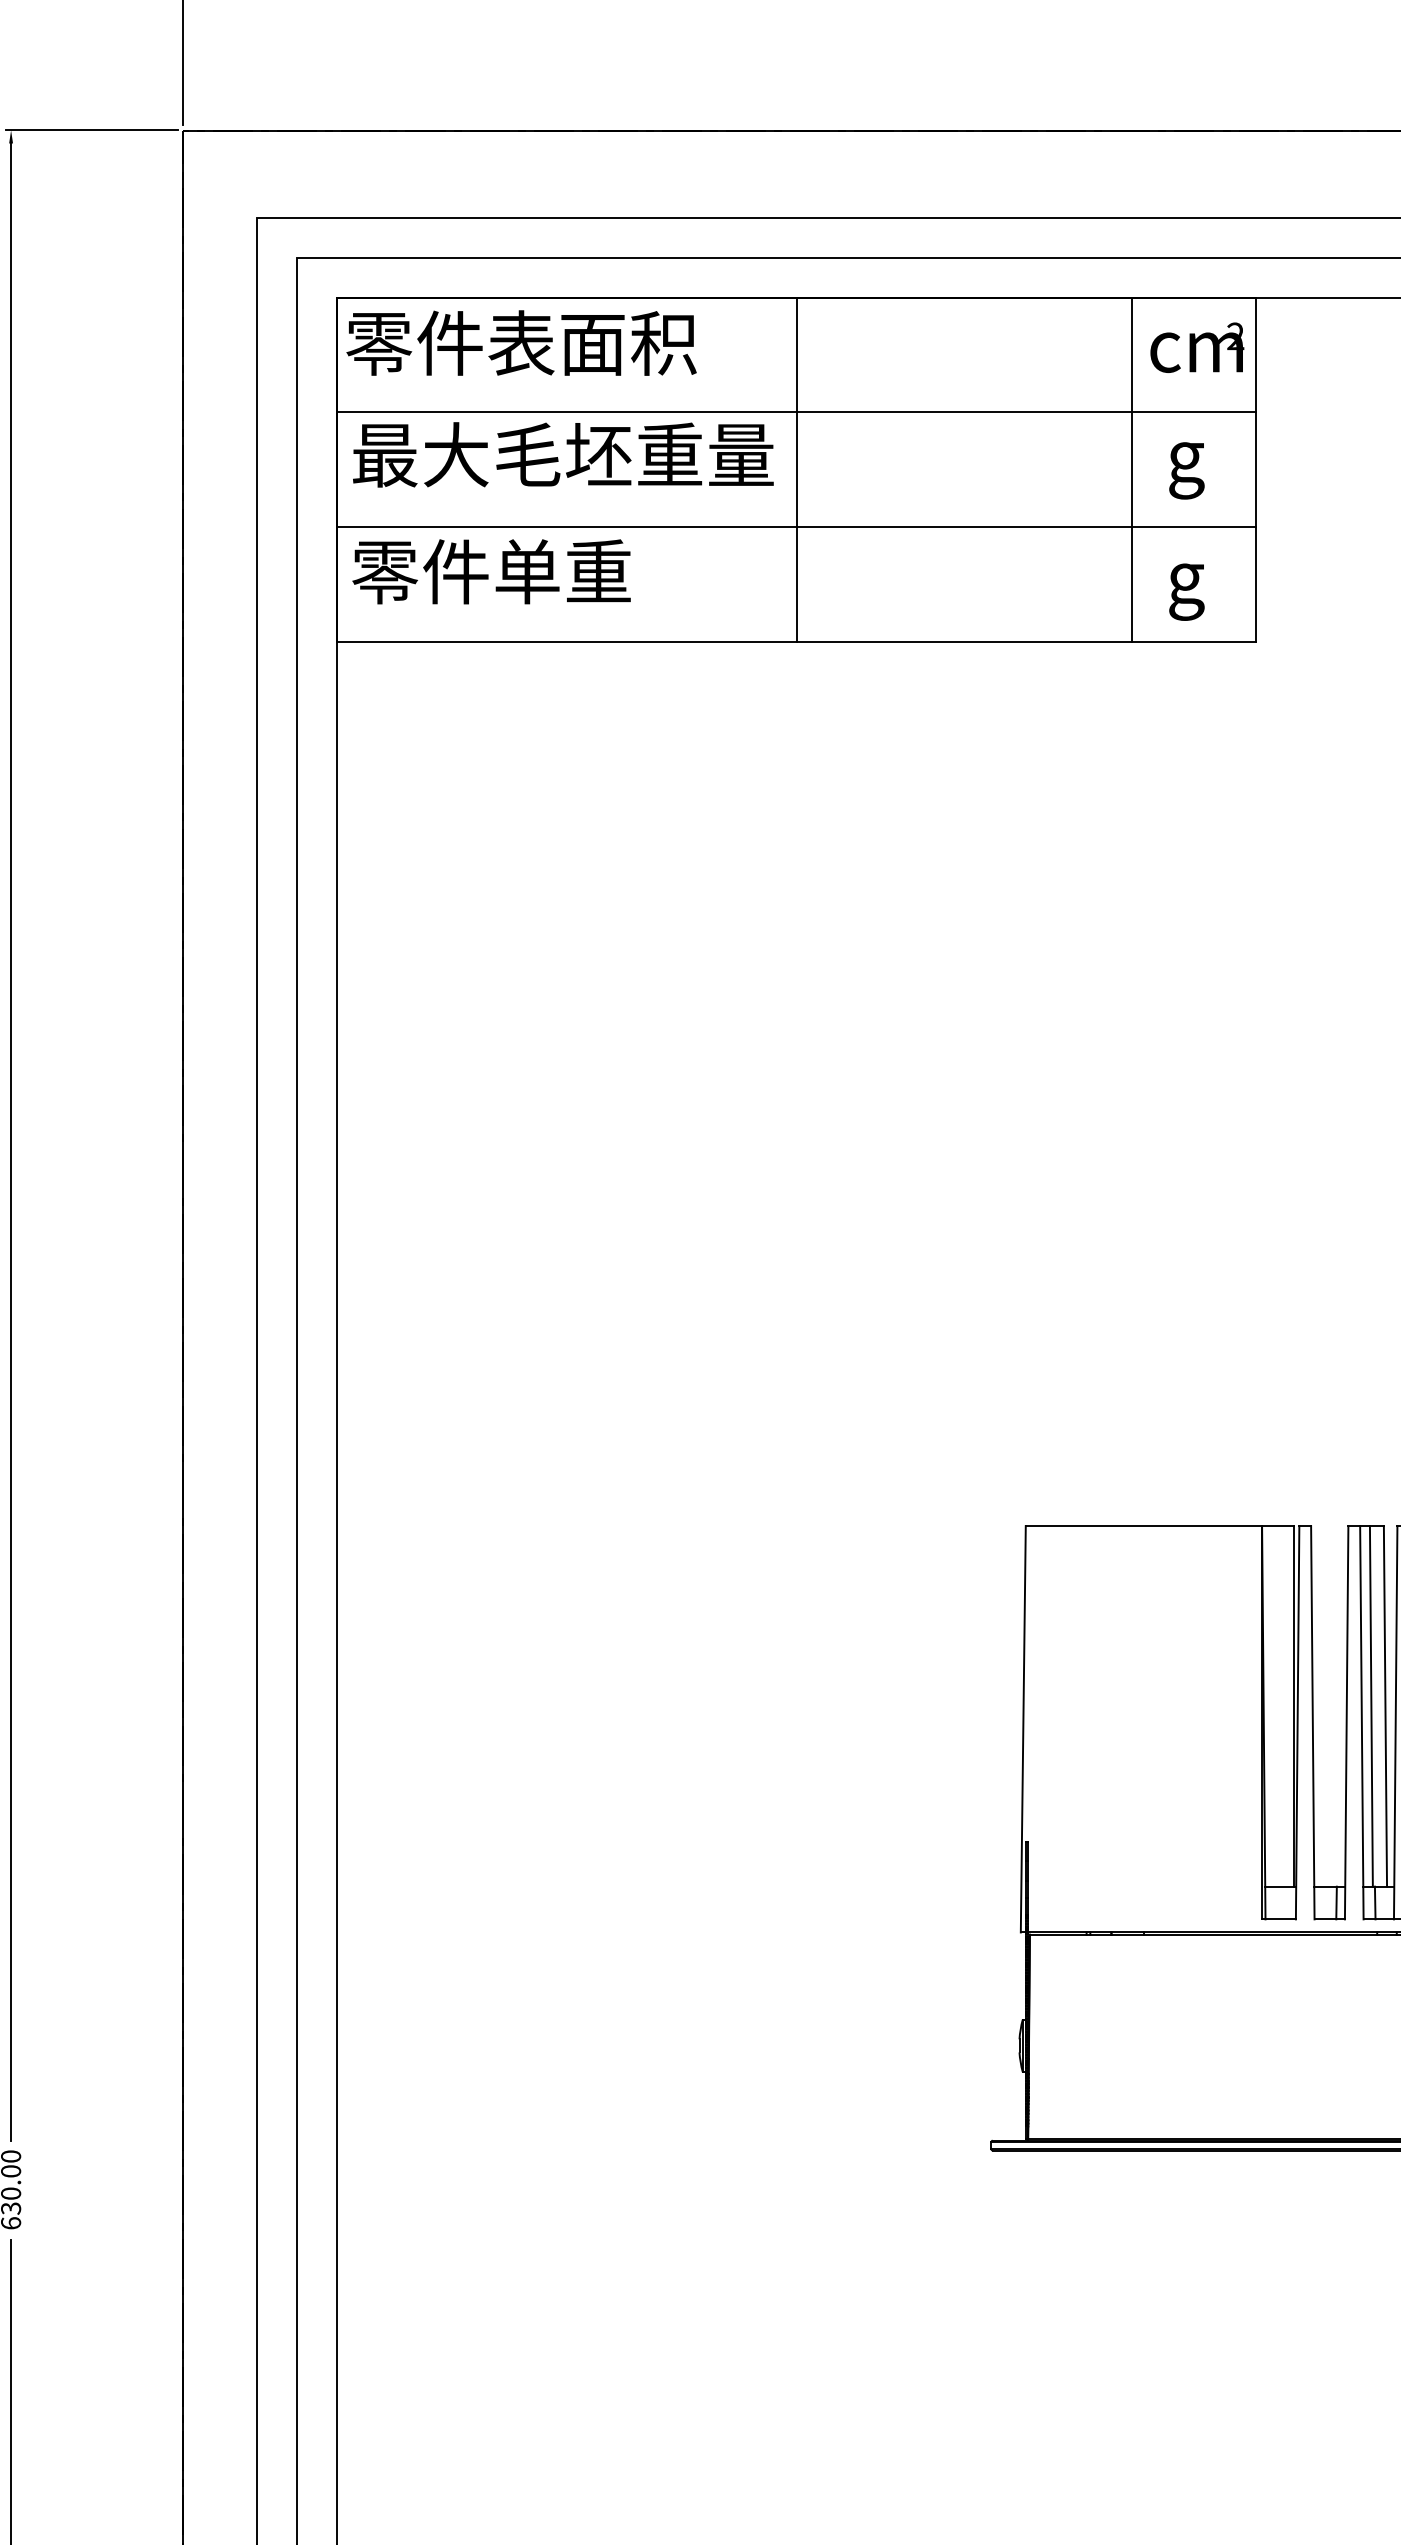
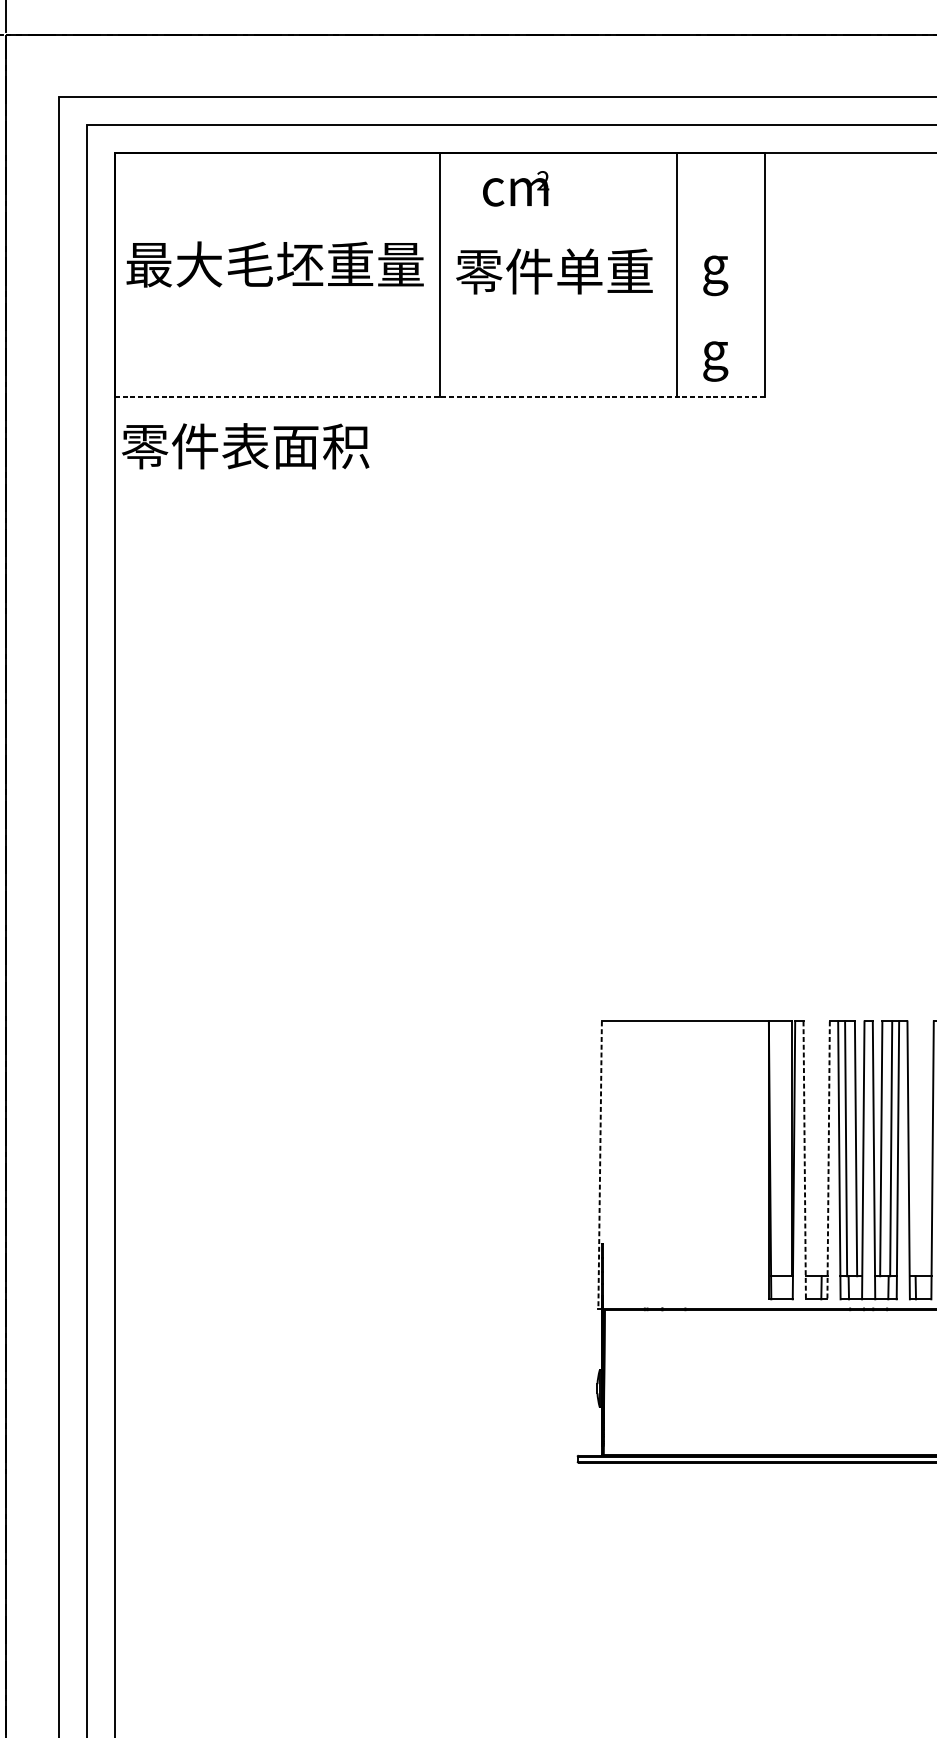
text: (521, 342) -> (245, 445), moved
text: (1197, 347) -> (516, 188), moved
line: (796, 412) -> (439, 234), removed
line: (796, 527) -> (439, 315), removed
text: (491, 571) -> (554, 271), moved
line: (796, 642) -> (439, 397), solid -> dashed
line: (1312, 1722) -> (804, 1160), solid -> dashed
line: (1346, 1722) -> (828, 1160), solid -> dashed
line: (1023, 1729) -> (600, 1165), solid -> dashed

